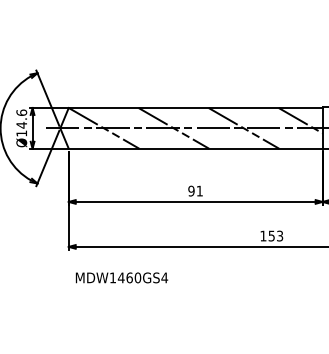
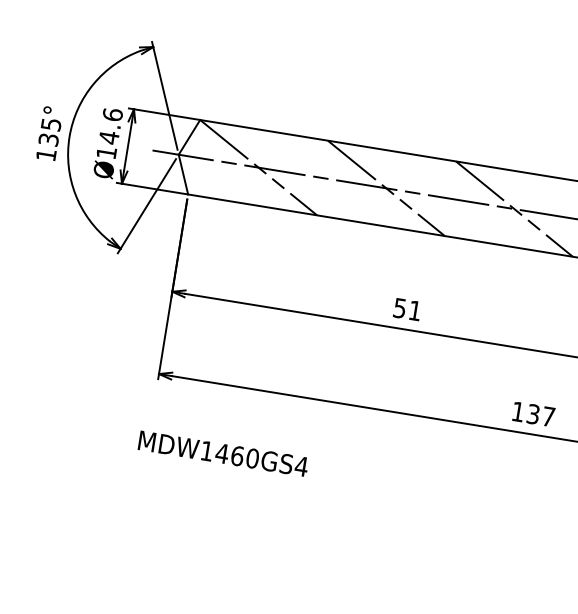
text: (191, 190) -> (400, 307), 91 -> 51
text: (276, 235) -> (542, 414), 153 -> 137
text: (121, 277) -> (222, 452), moved

